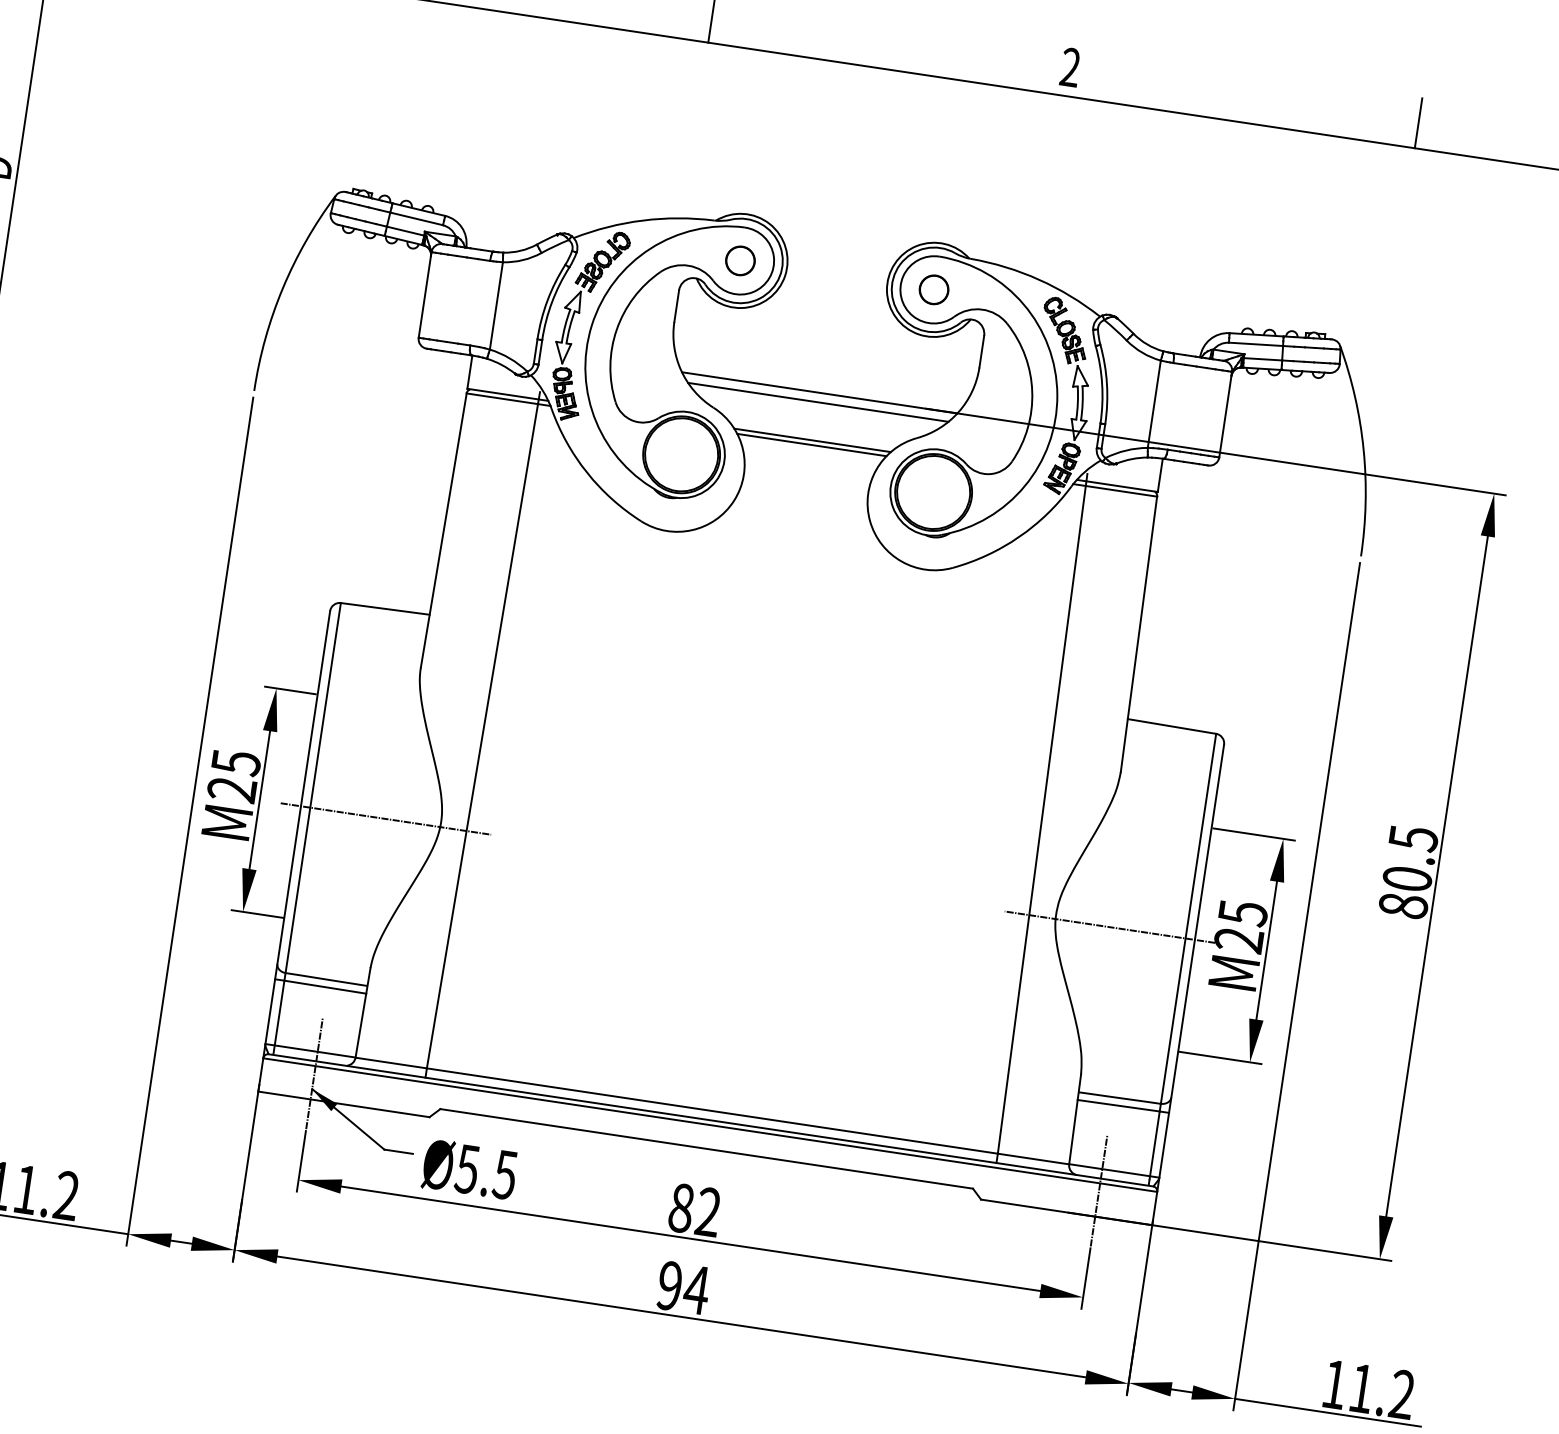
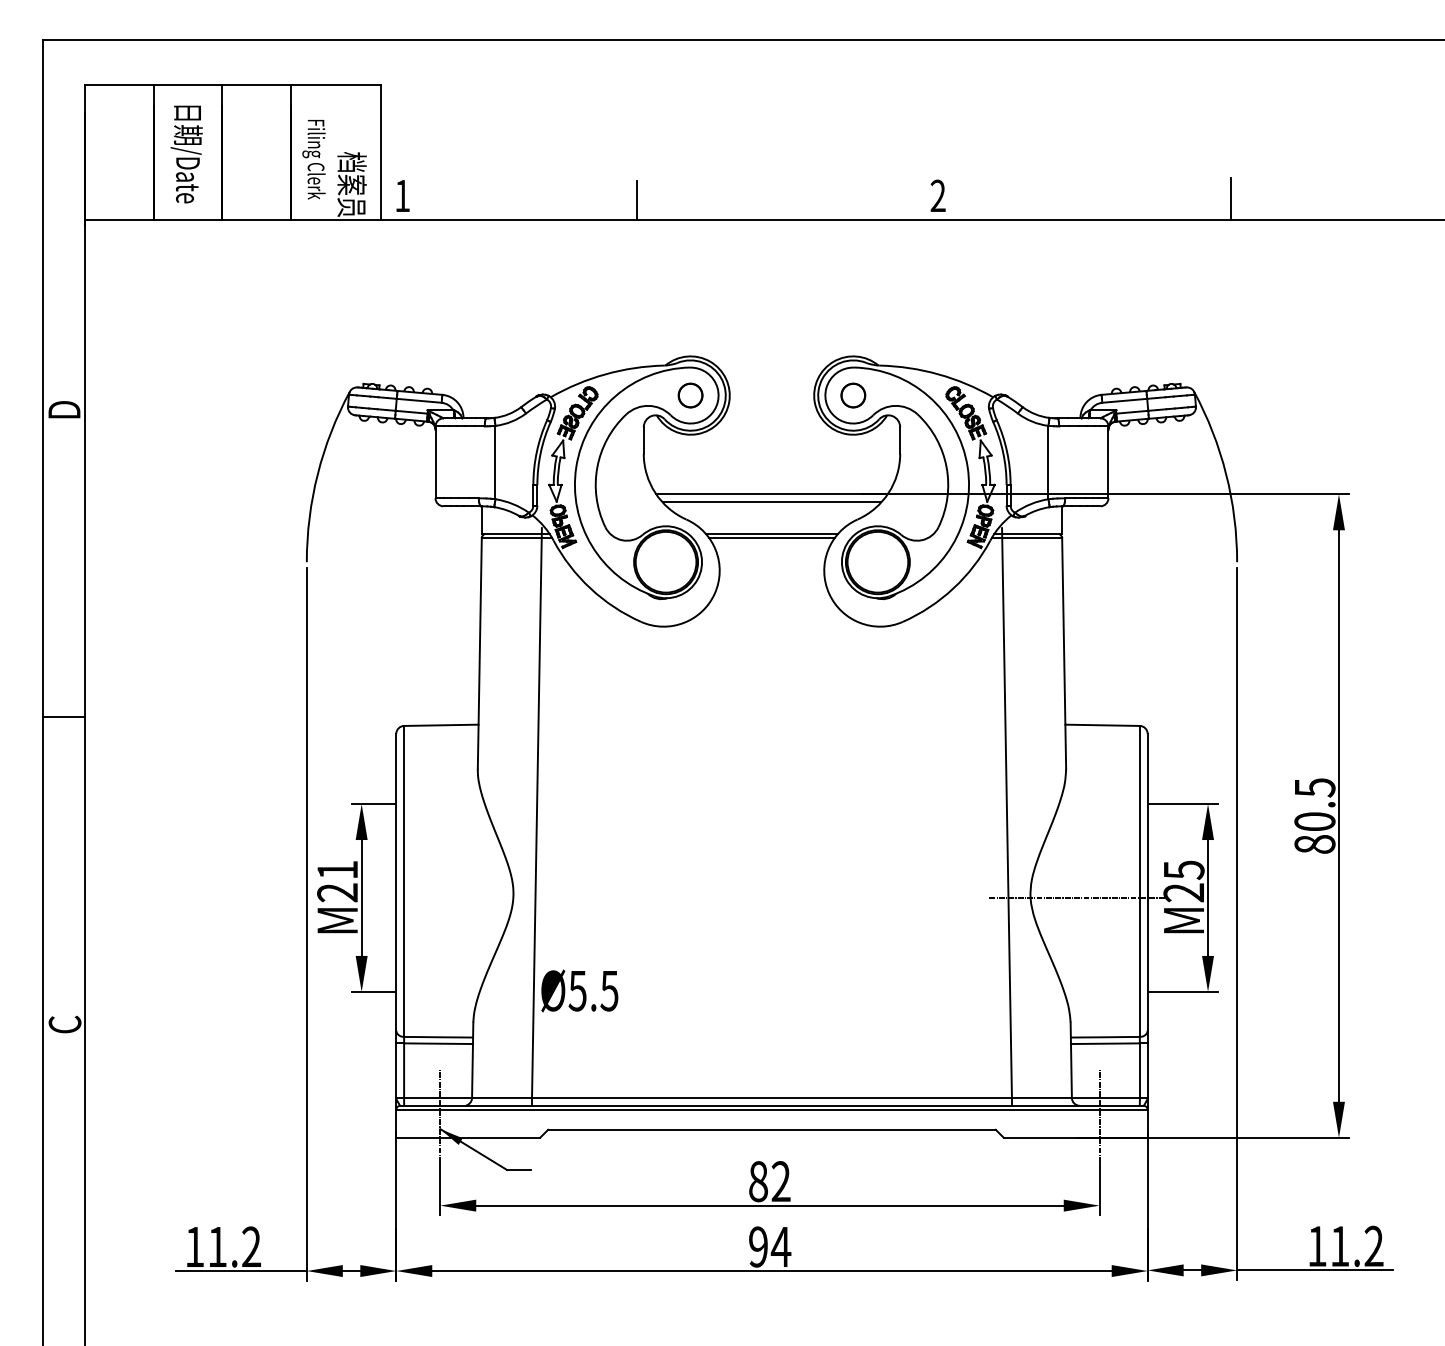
text: (236, 761) -> (337, 869), M25 -> M21
line: (385, 818) -> (467, 897), removed
text: (469, 1169) -> (579, 990), moved

